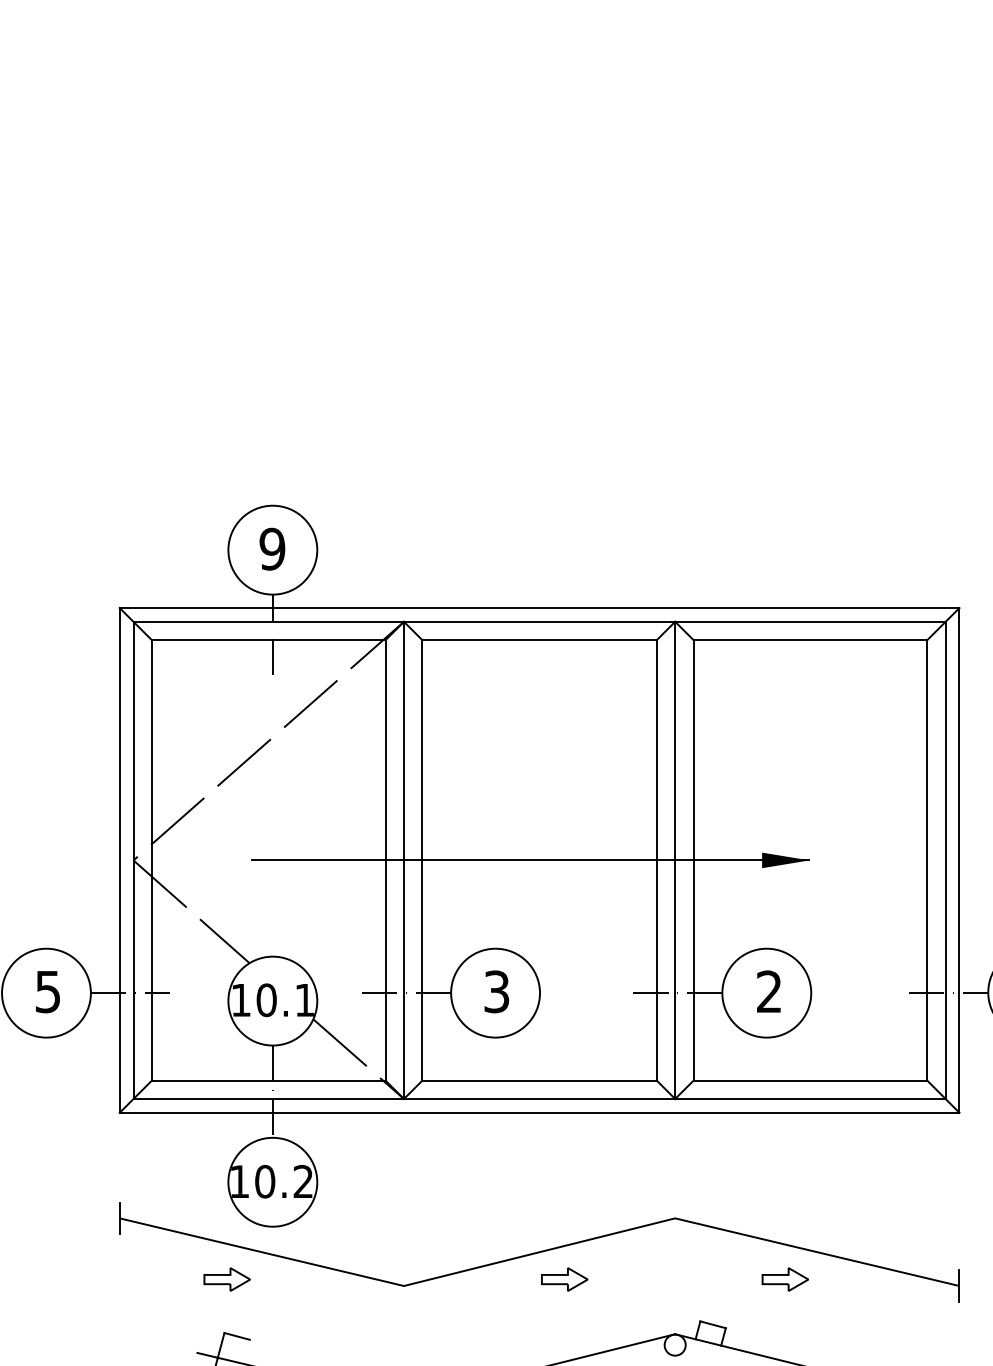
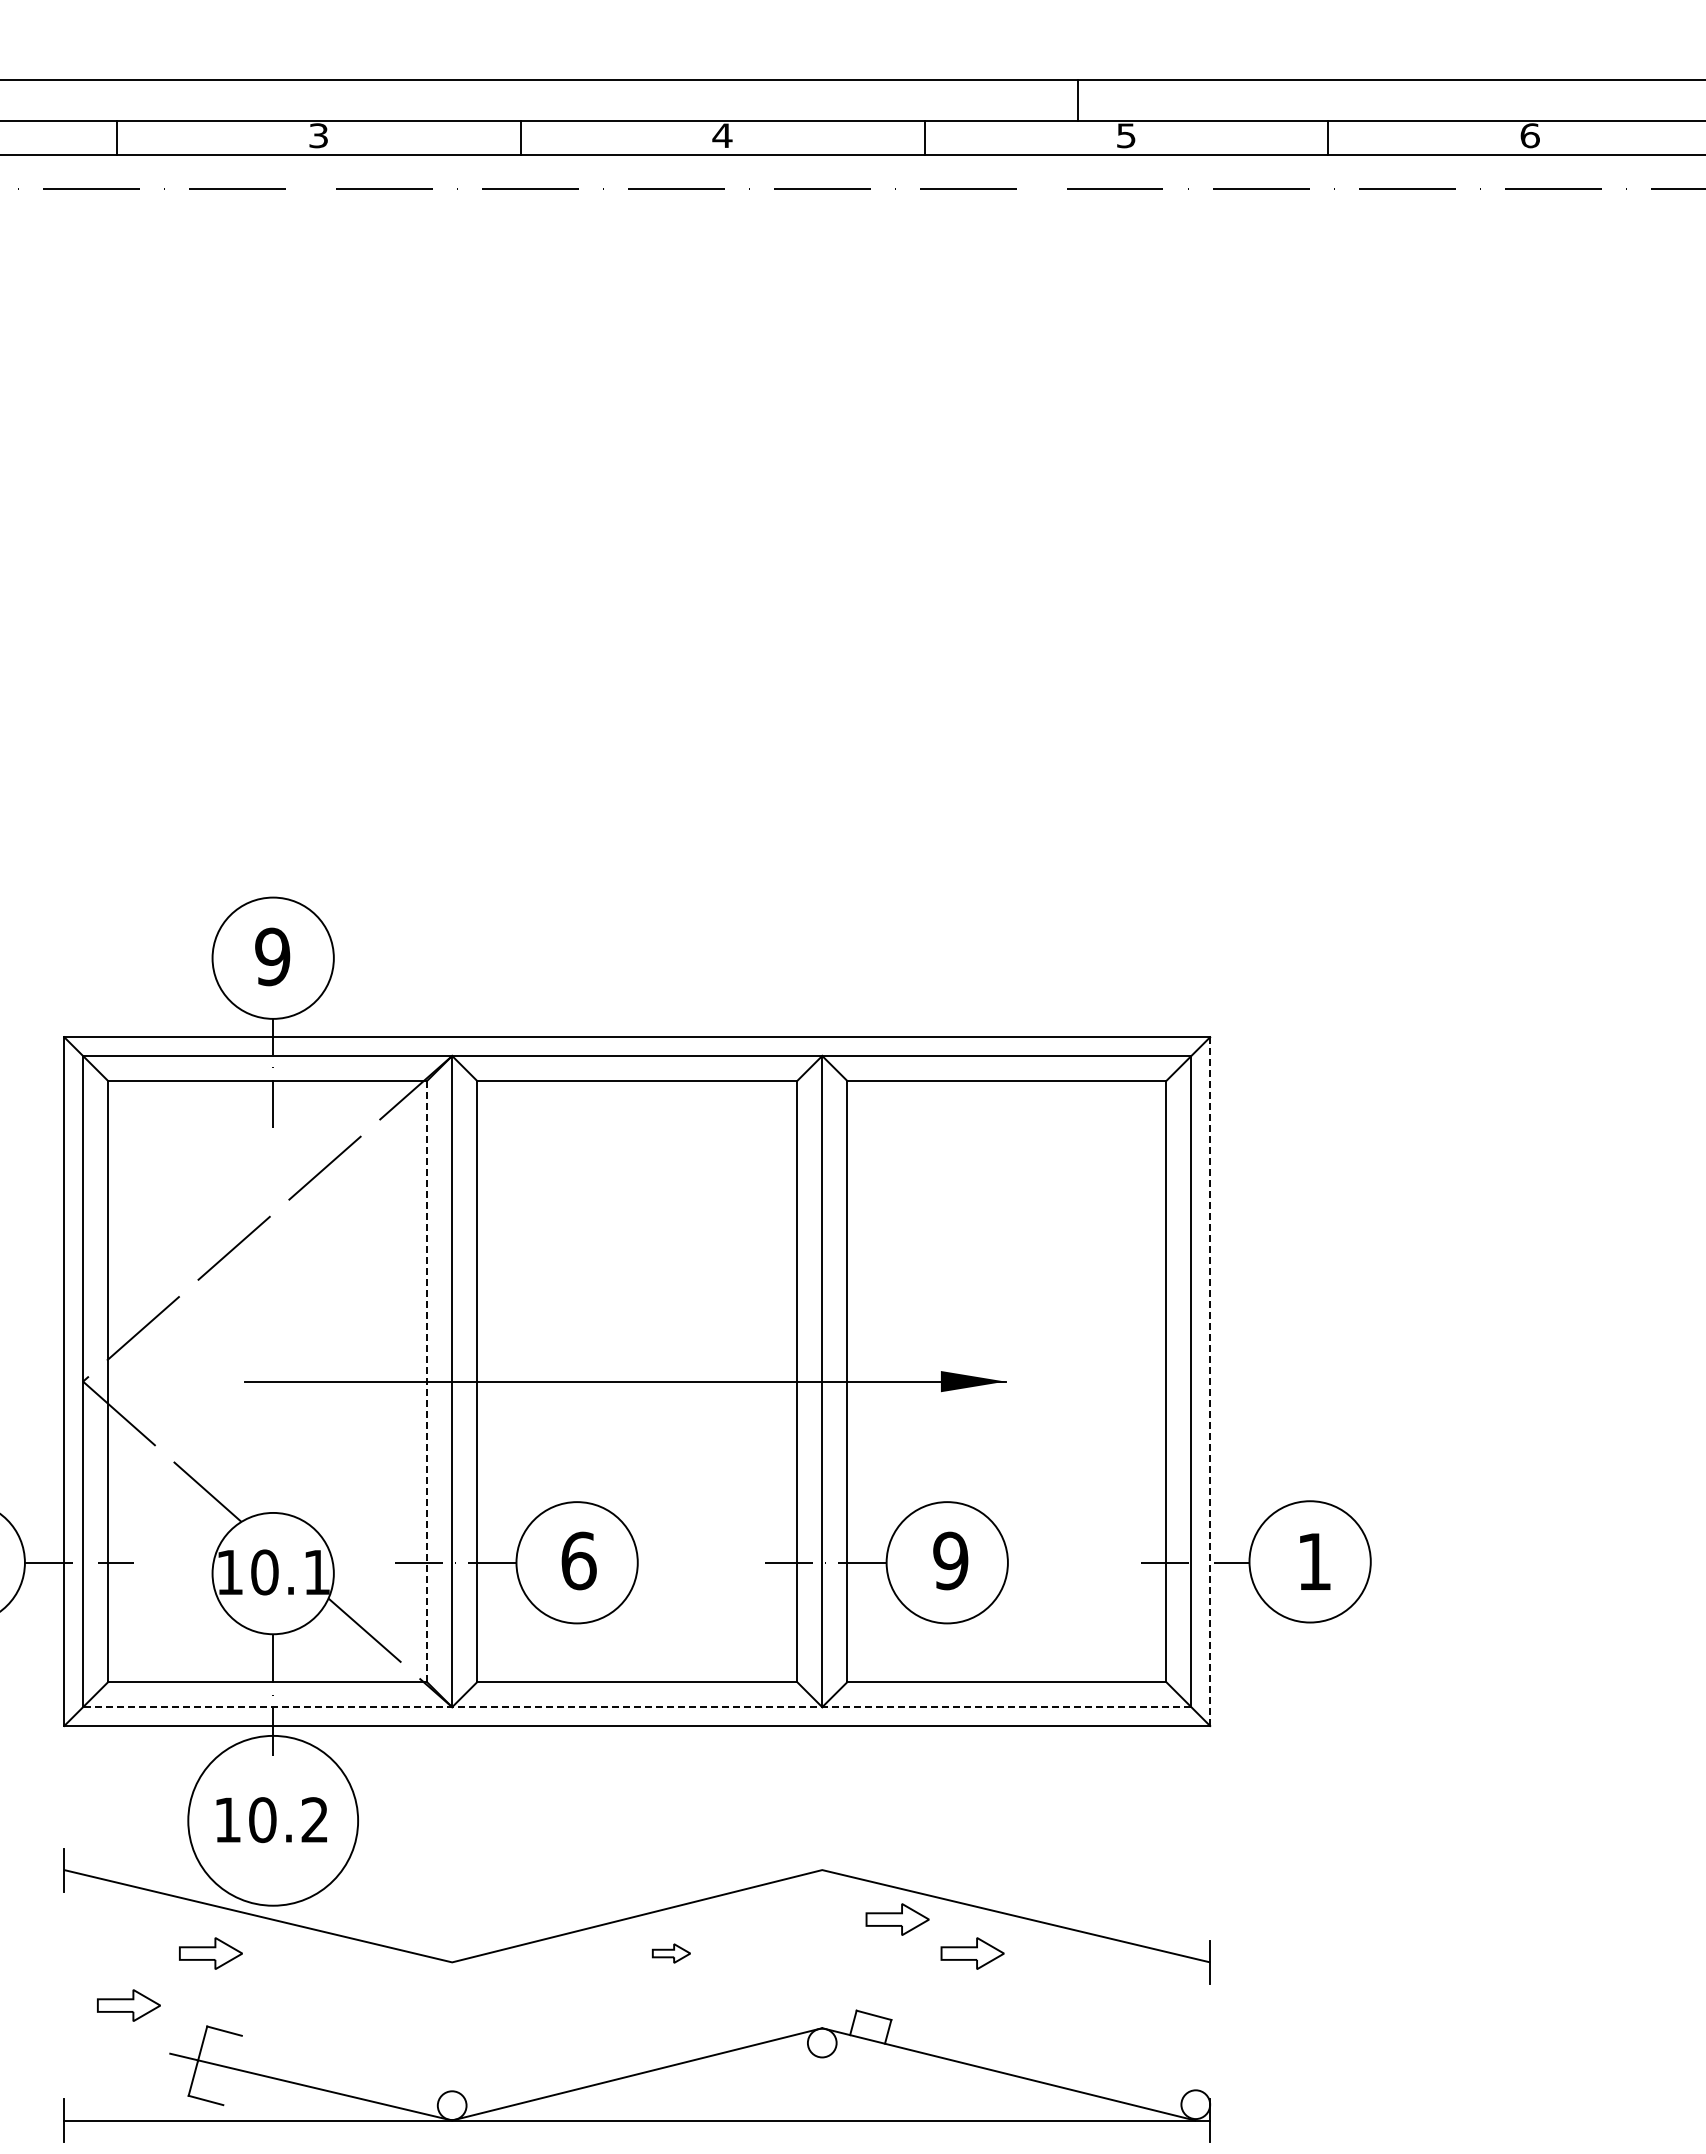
line: (385, 860) -> (427, 1381), solid -> dashed
line: (959, 860) -> (1210, 1381), solid -> dashed
text: (496, 991) -> (578, 1560), 3 -> 6
text: (769, 991) -> (950, 1560), 2 -> 9
line: (539, 1099) -> (636, 1707), solid -> dashed
circle: (272, 1182) -> (272, 1820), size x1.4
part: (730, 1254) -> (897, 1919), added
part: (564, 1279) -> (671, 1953), size x0.6
part: (166, 1317) -> (128, 2005), added

